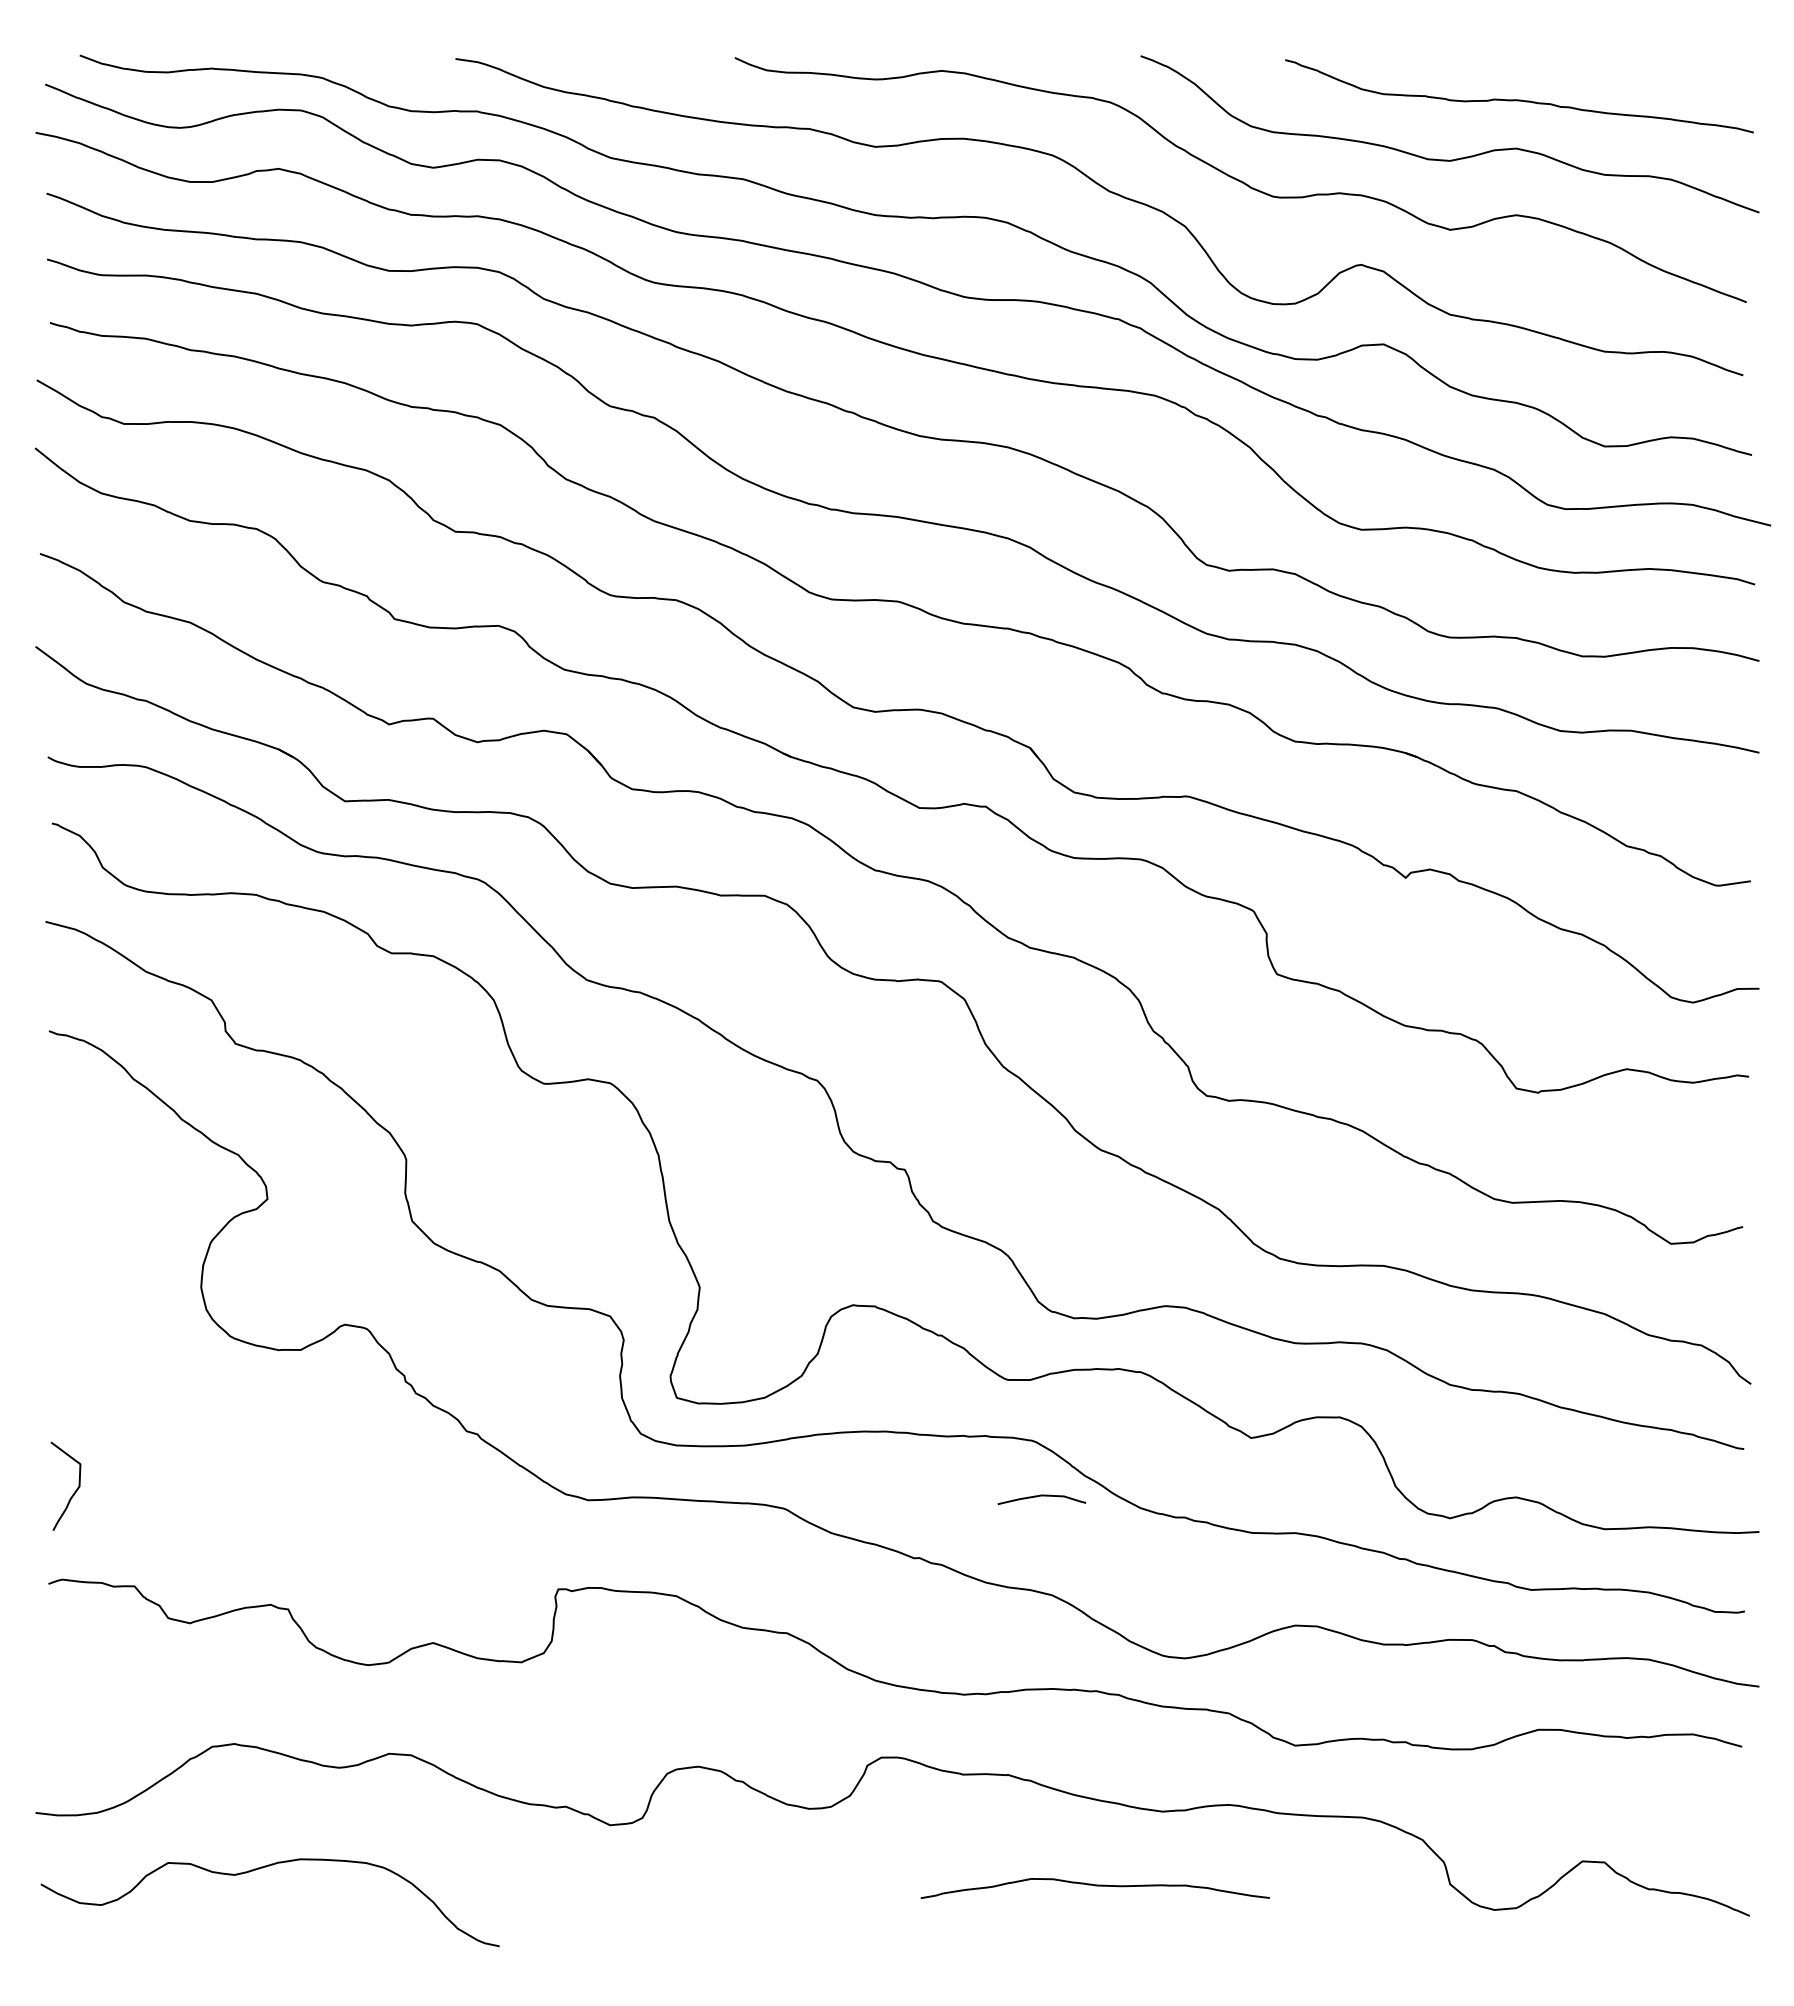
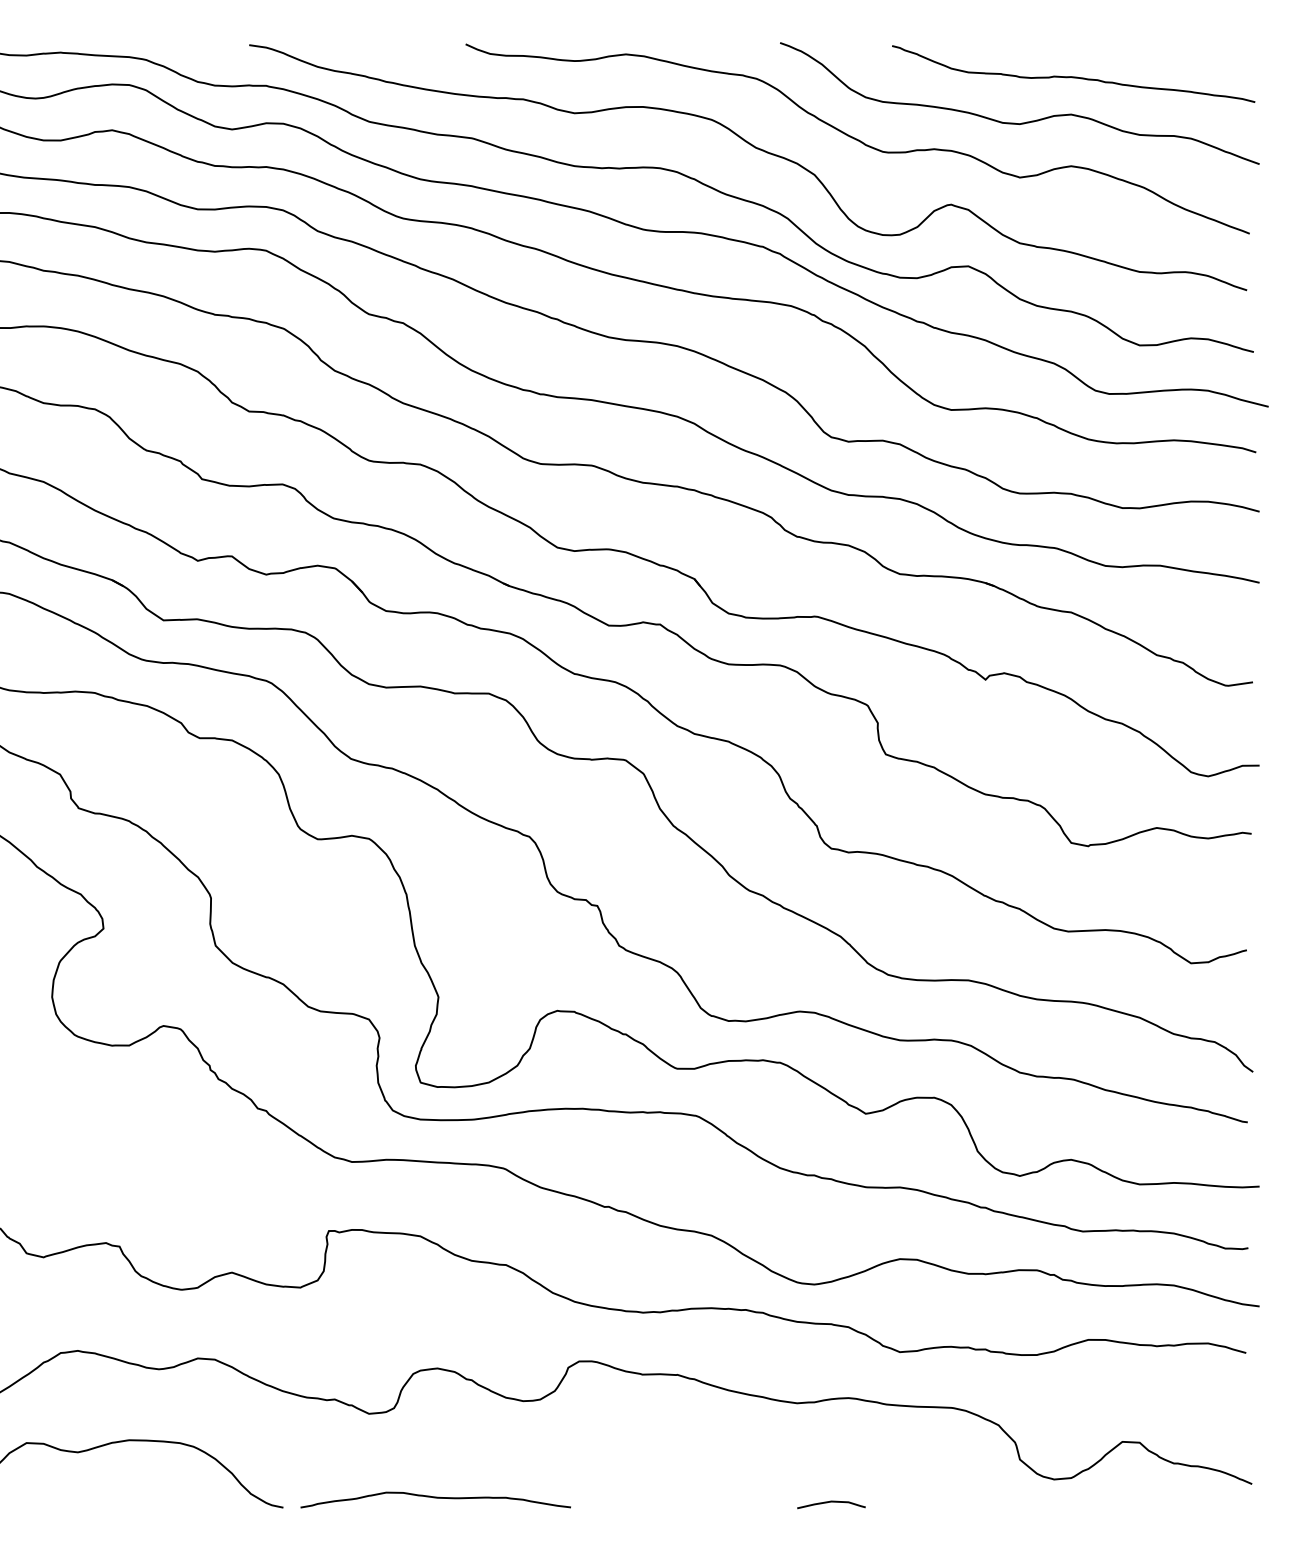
curve: (1041, 1496) -> (831, 1502), moved
curve: (1095, 1886) -> (435, 1498), moved

